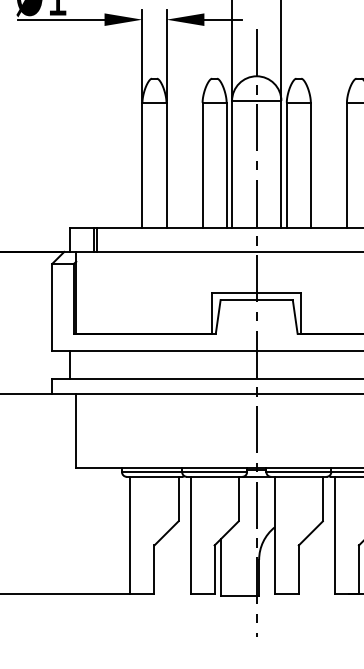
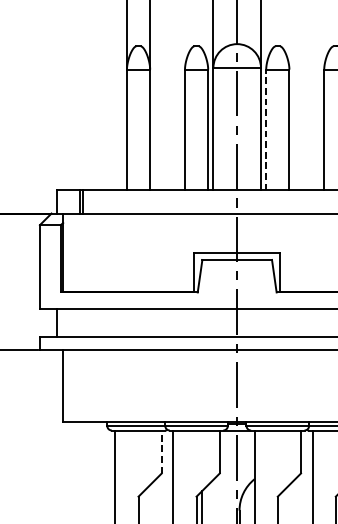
line: (286, 165) -> (265, 130), solid -> dashed
line: (178, 498) -> (161, 451), solid -> dashed

